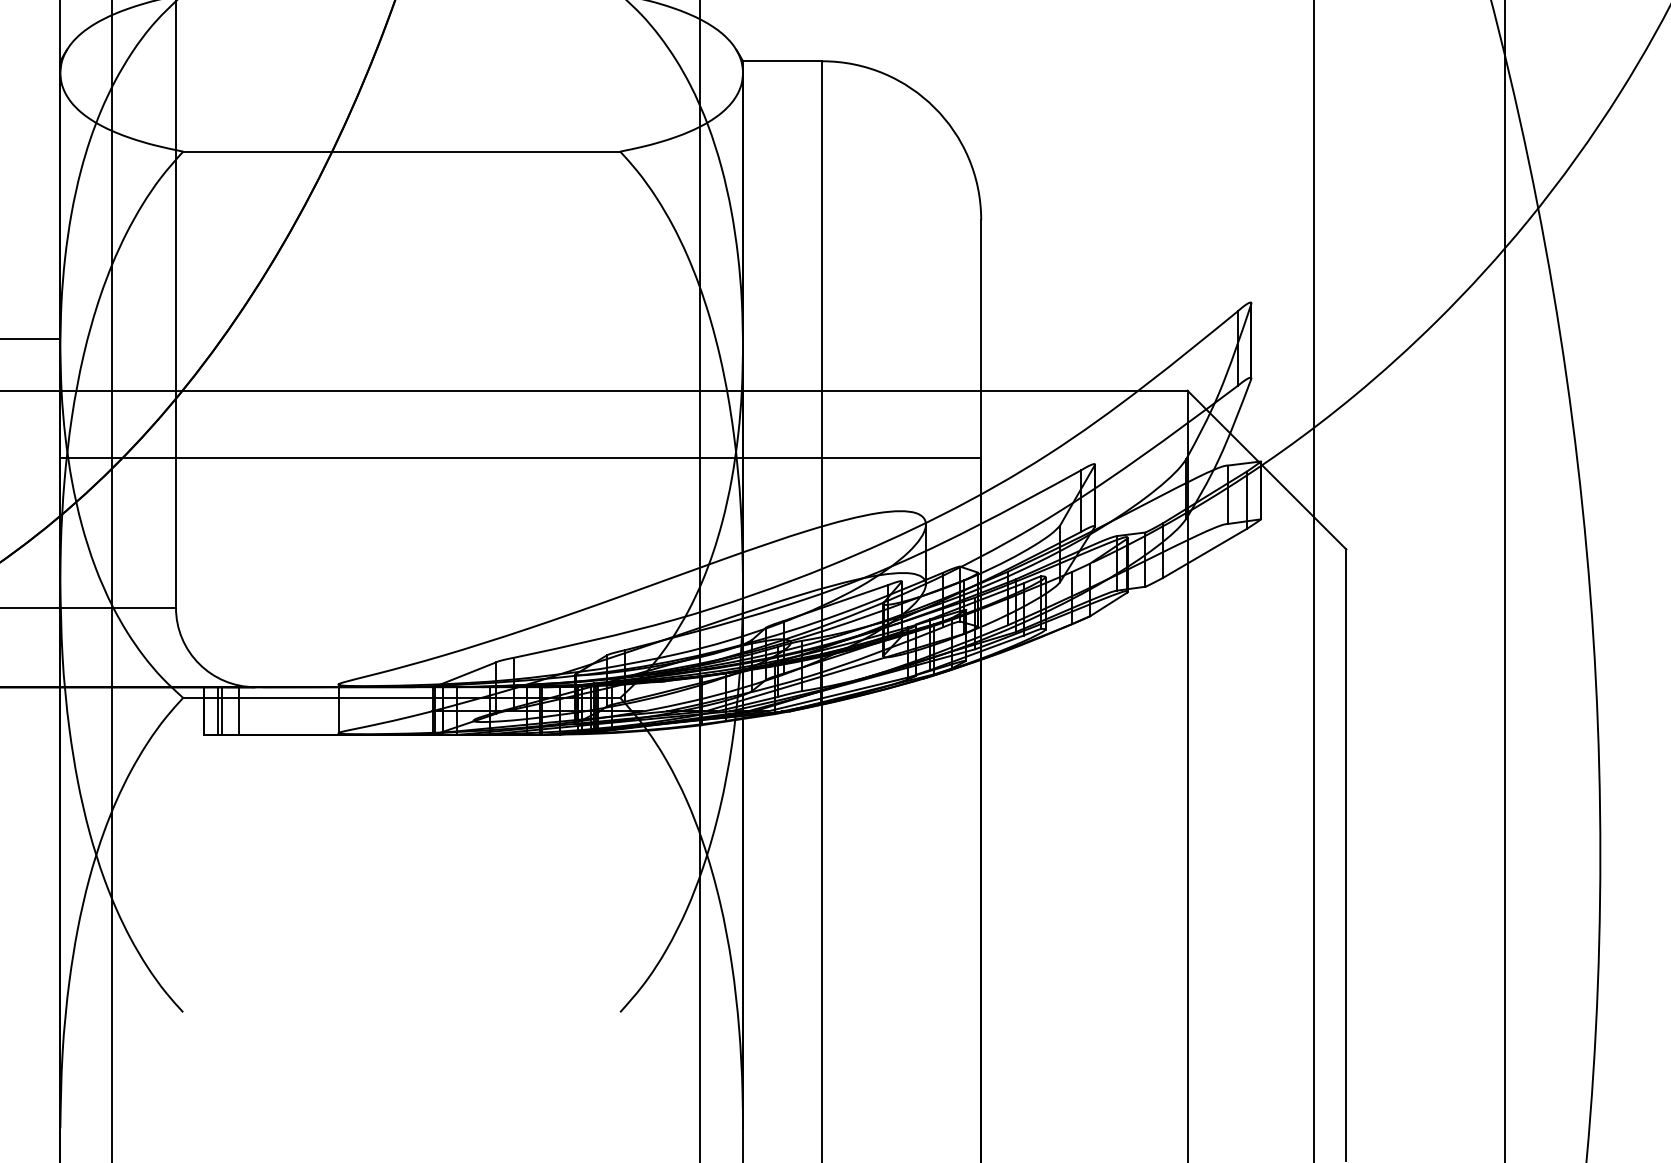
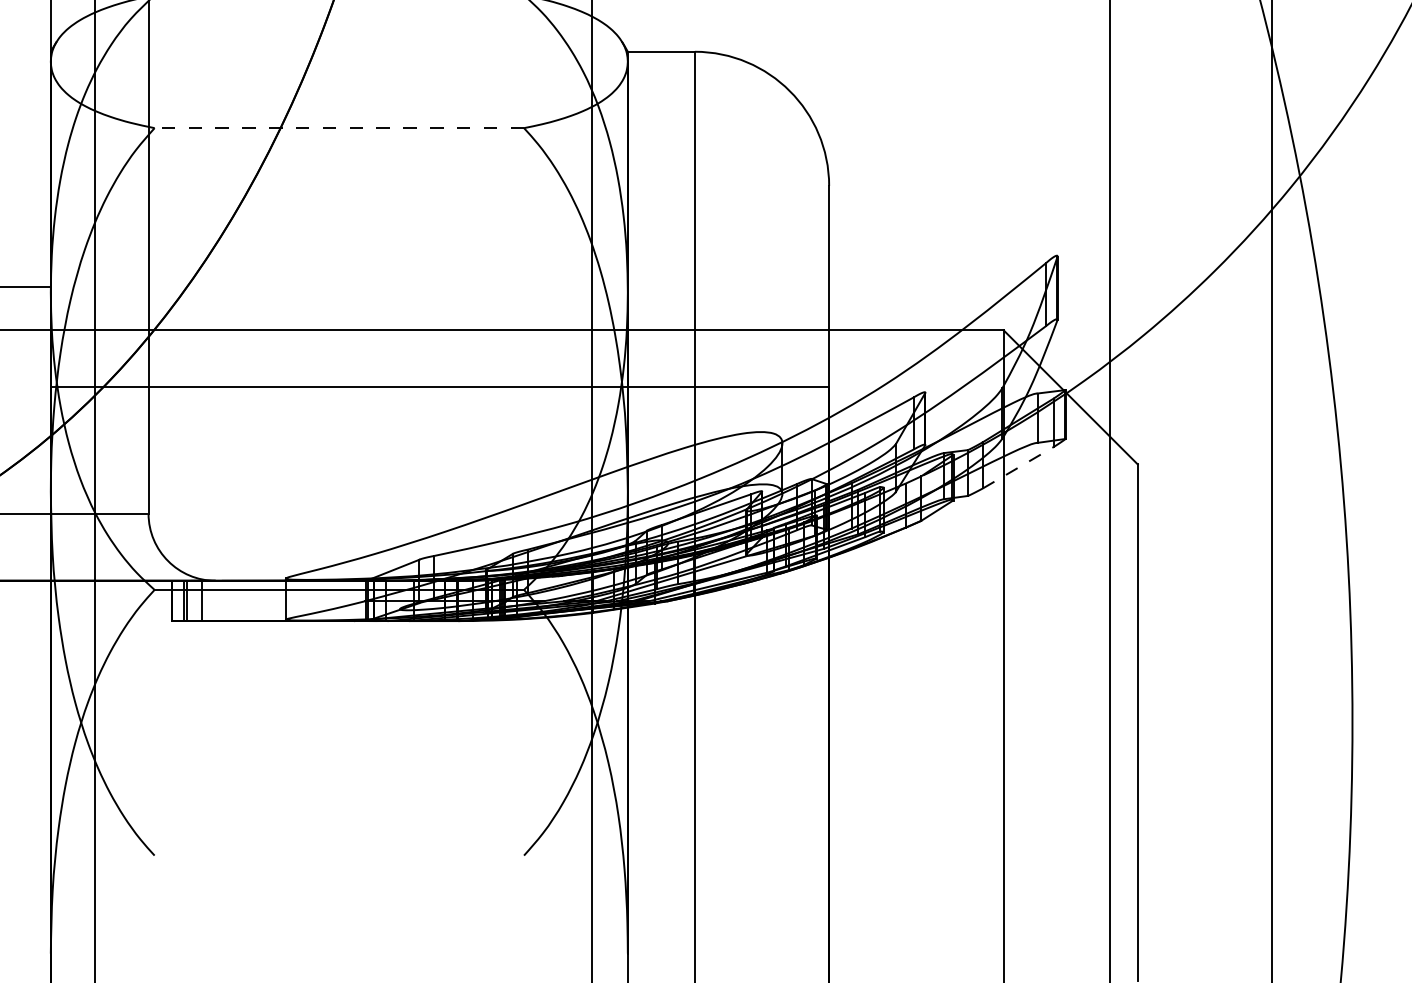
line: (401, 152) -> (339, 128), solid -> dashed
line: (1205, 553) -> (1018, 467), solid -> dashed

